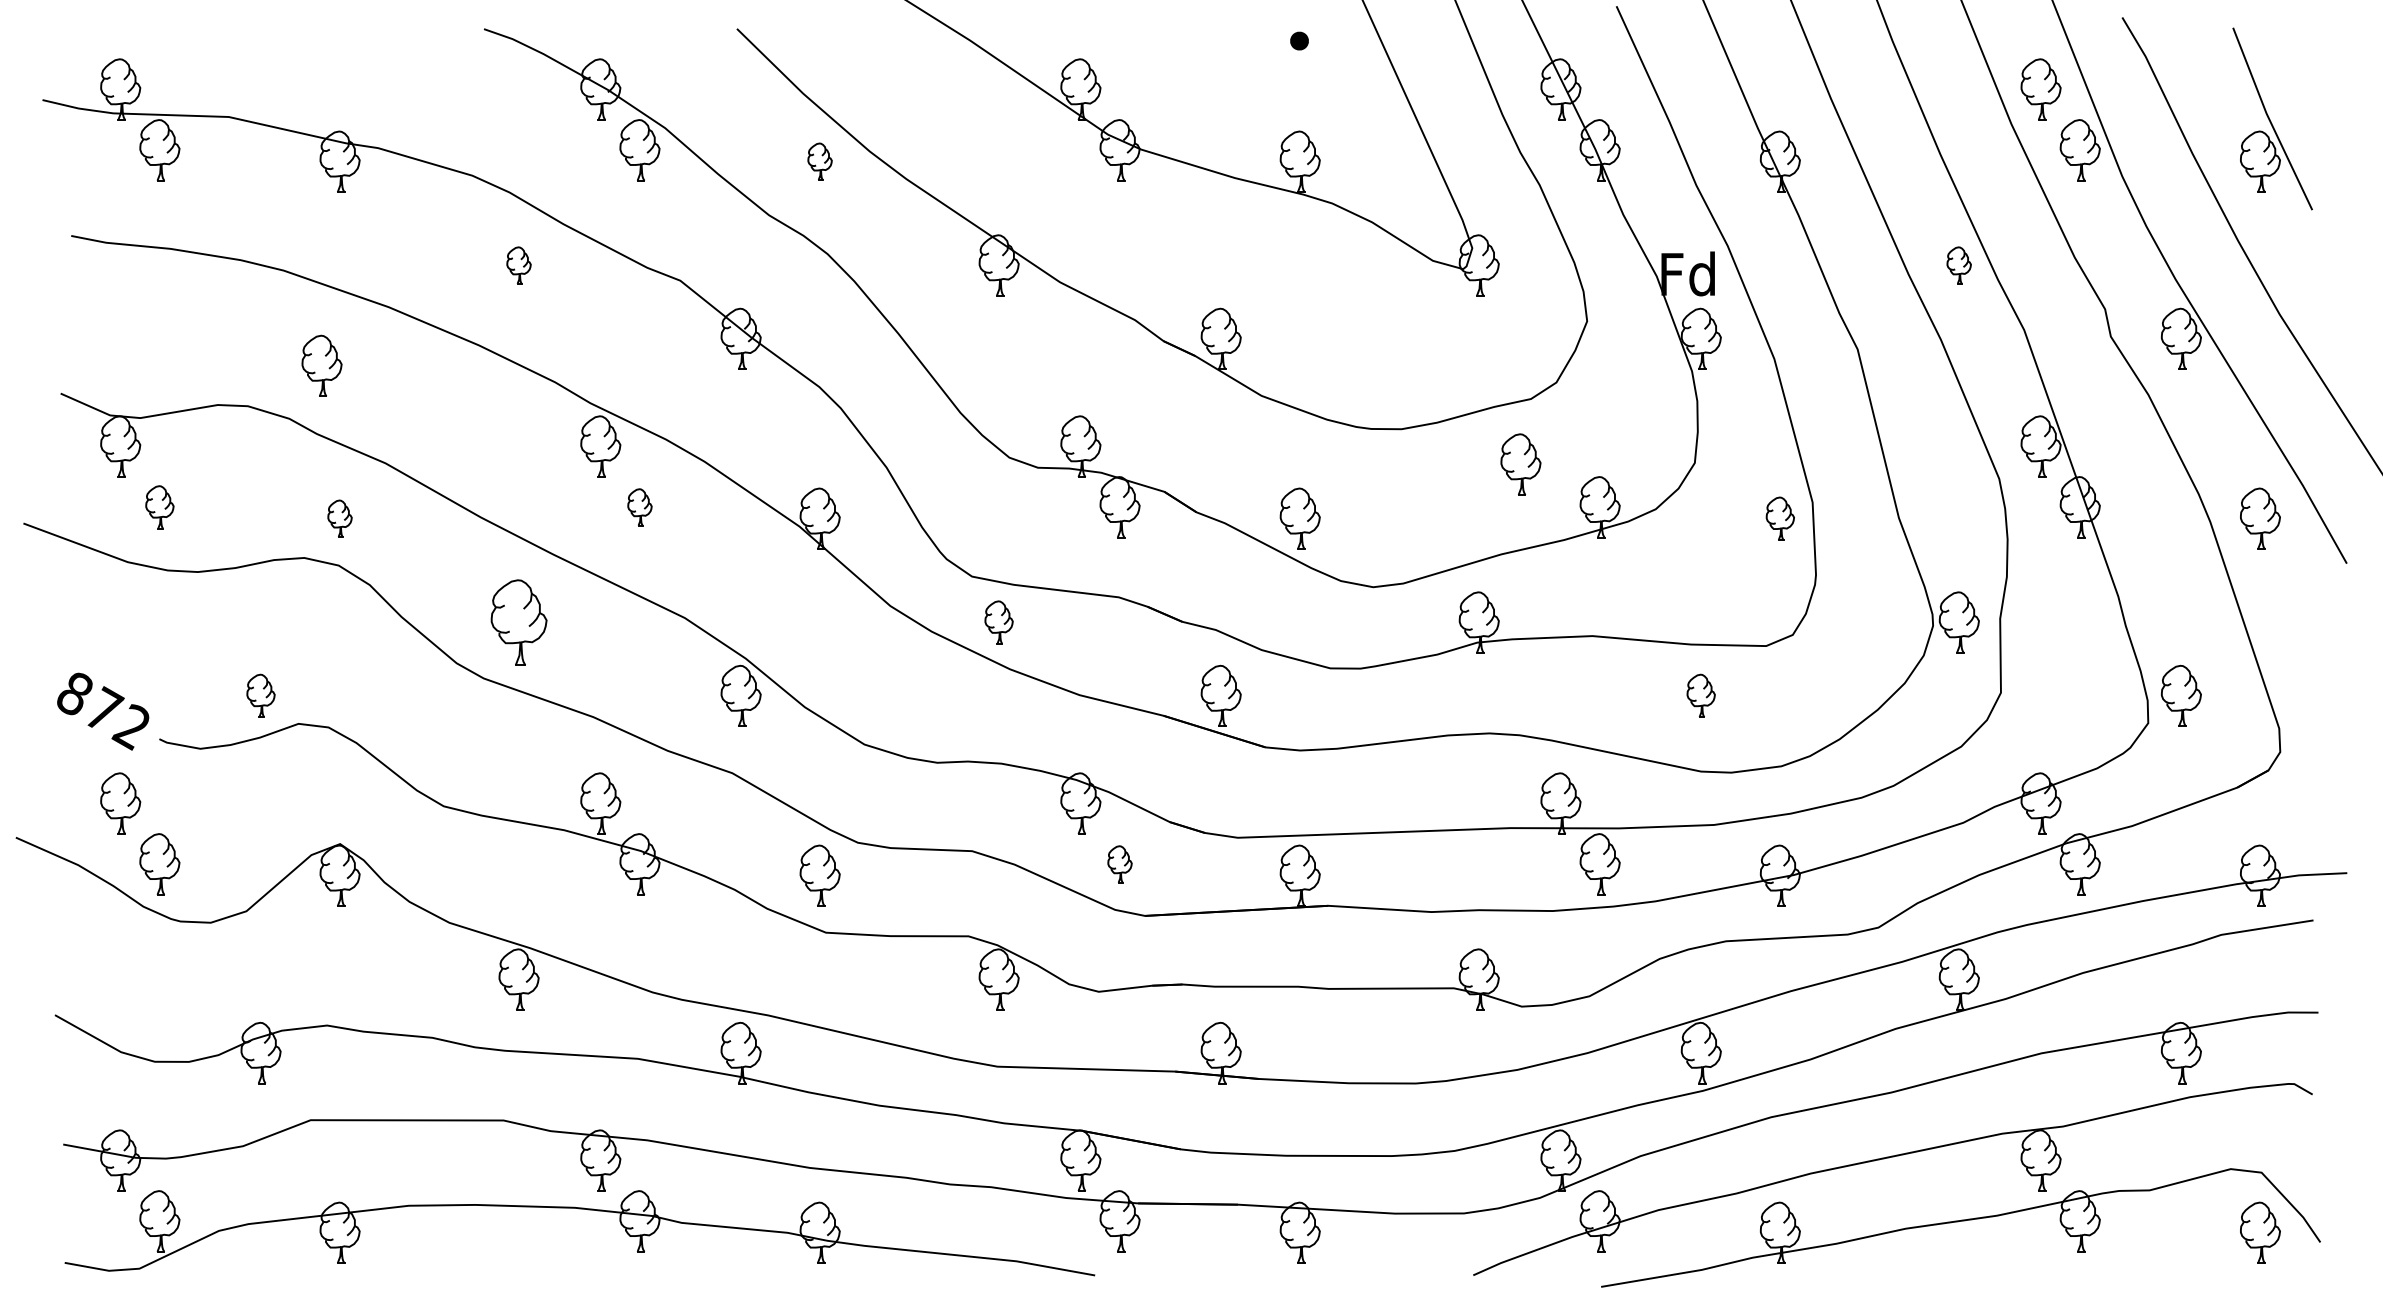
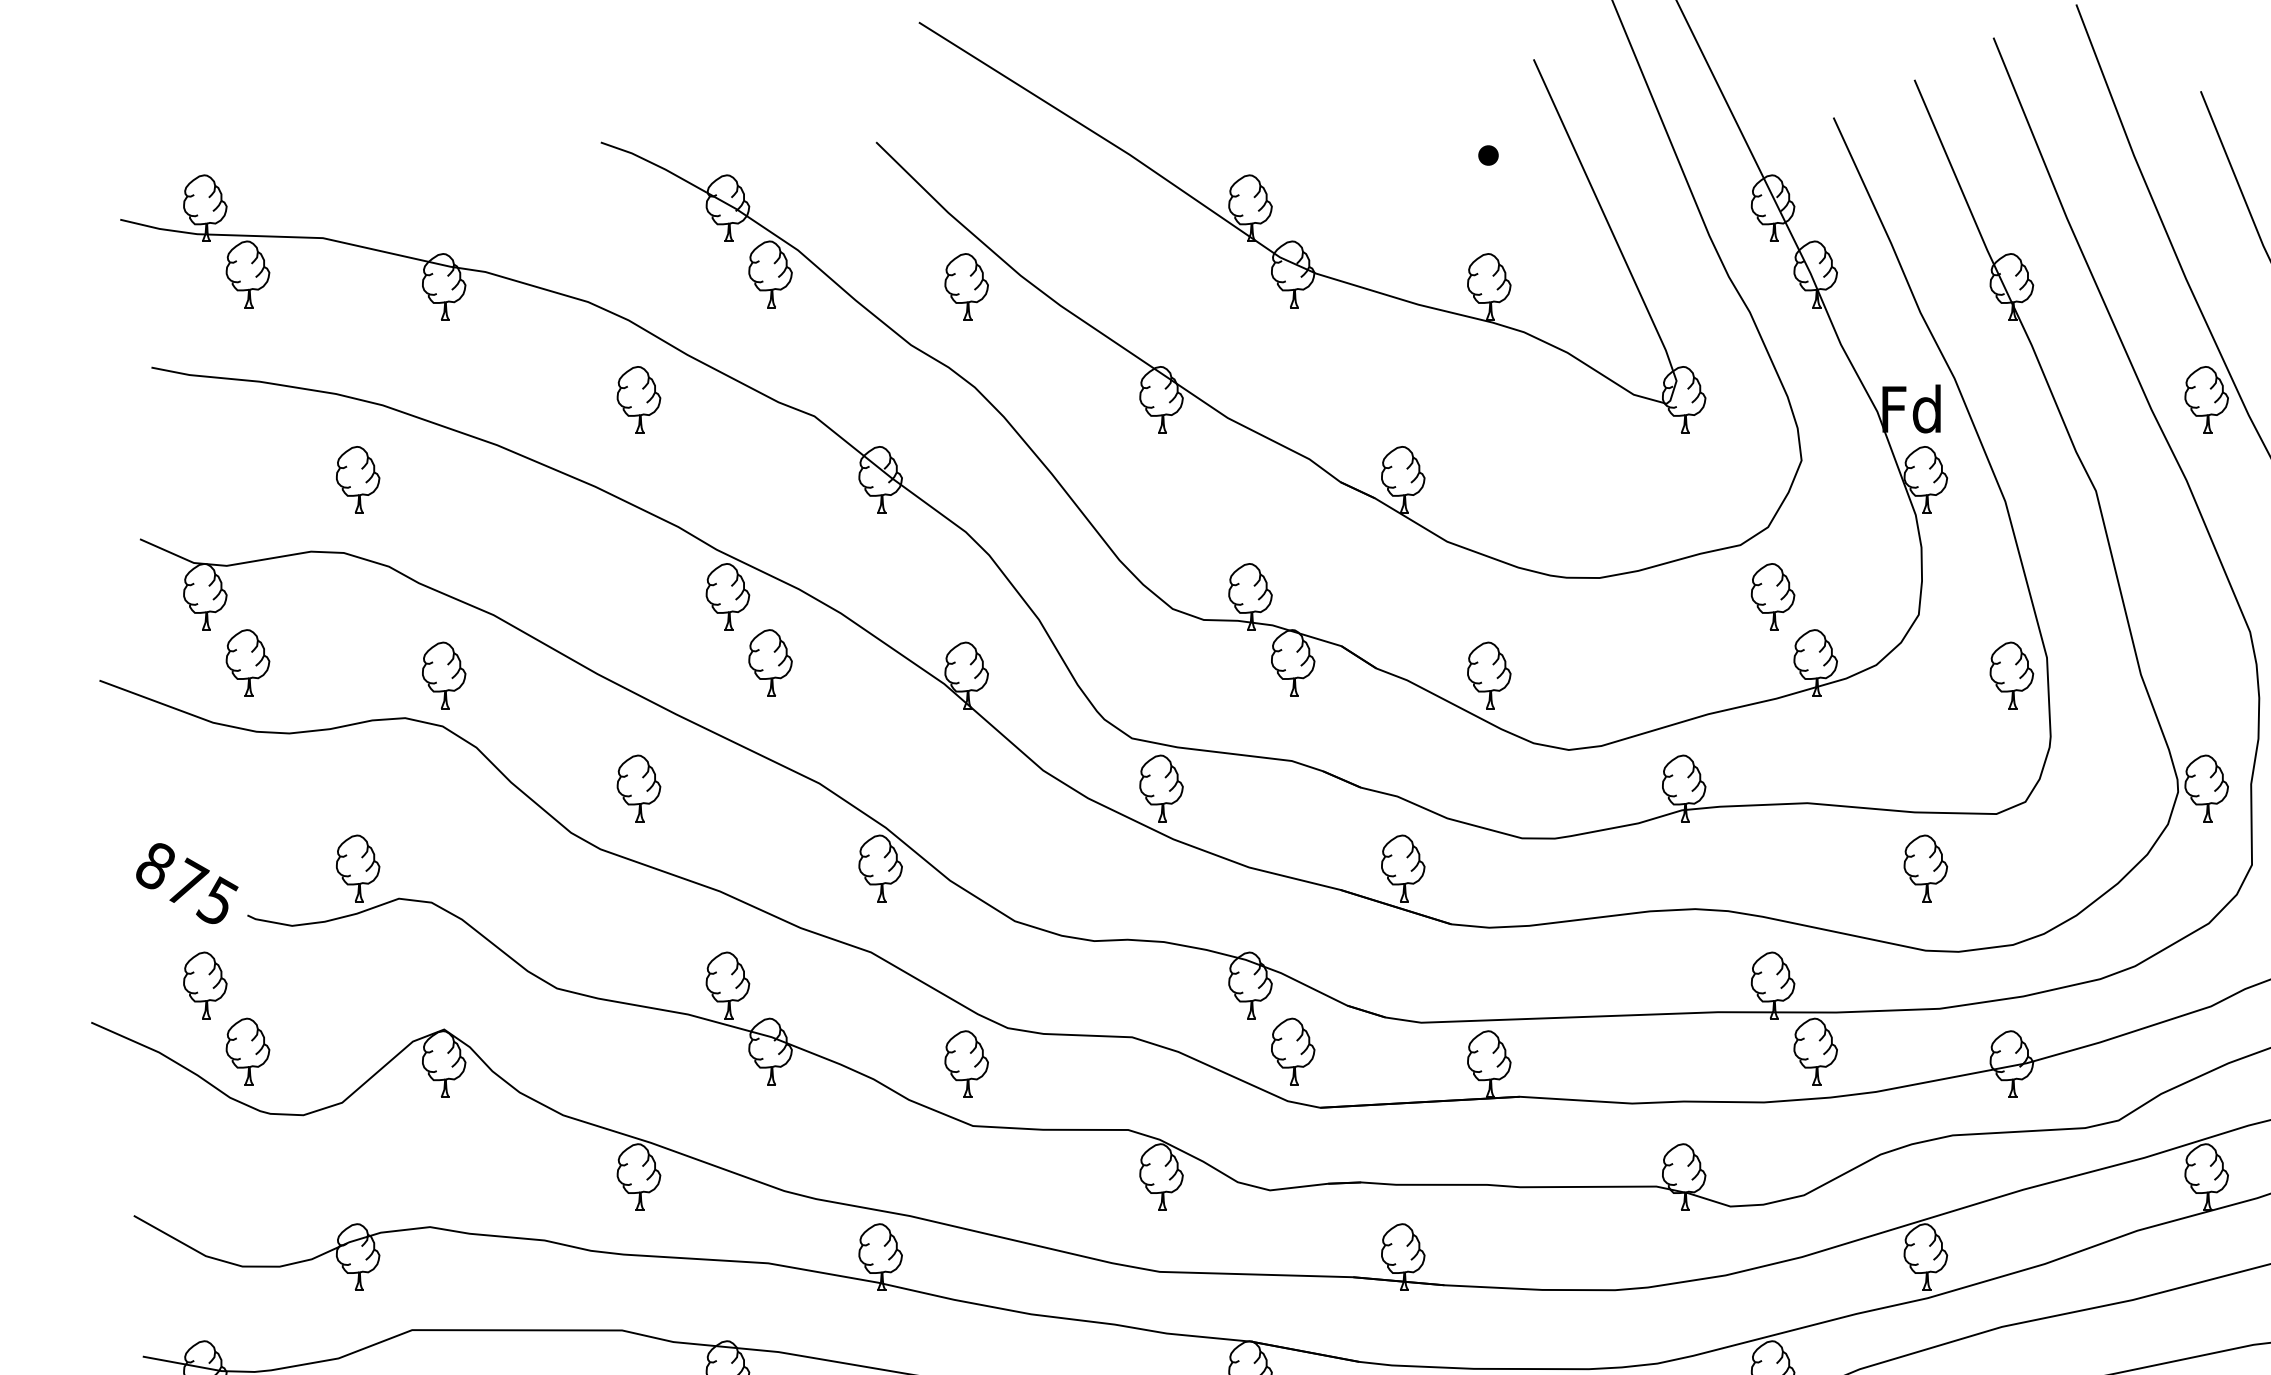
part: (819, 161) -> (965, 286), size x1.67
part: (518, 265) -> (638, 399), size x1.67
part: (1958, 265) -> (2205, 399), size x1.67
part: (321, 365) -> (357, 479), moved
part: (1520, 464) -> (1772, 596), moved
part: (159, 507) -> (247, 663), size x1.43
part: (639, 507) -> (770, 663), size x1.67
part: (339, 518) -> (443, 675), size x1.67
part: (1780, 518) -> (2012, 675), size x1.43
part: (518, 622) -> (638, 788), size x0.71
part: (998, 622) -> (1160, 788), size x1.43
part: (260, 695) -> (357, 867), size x1.43
part: (1700, 695) -> (1924, 867), size x1.43
text: (131, 726) -> (217, 901), 872 -> 875
part: (1119, 864) -> (1292, 1051), size x1.67

